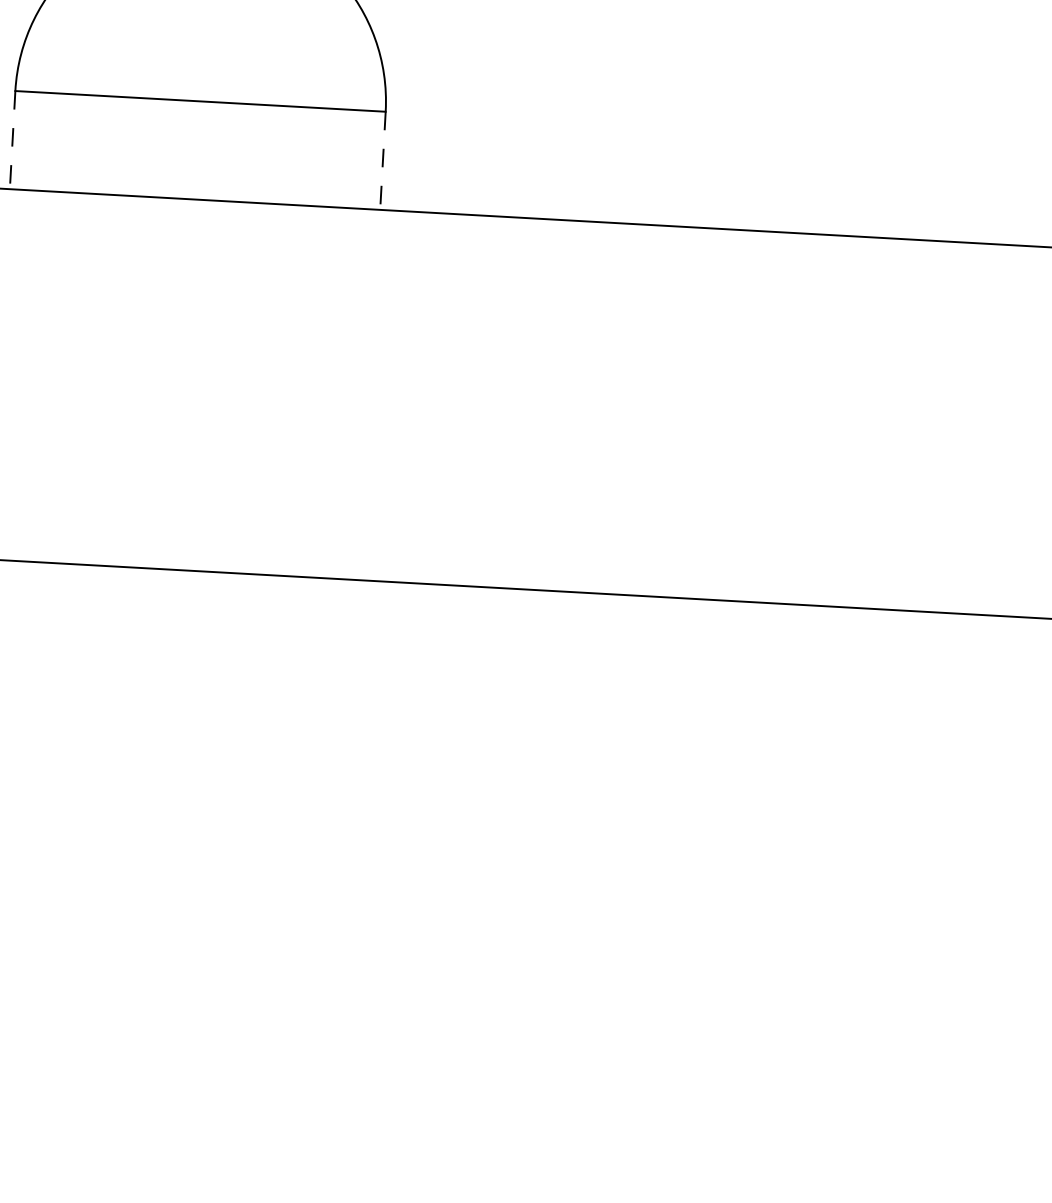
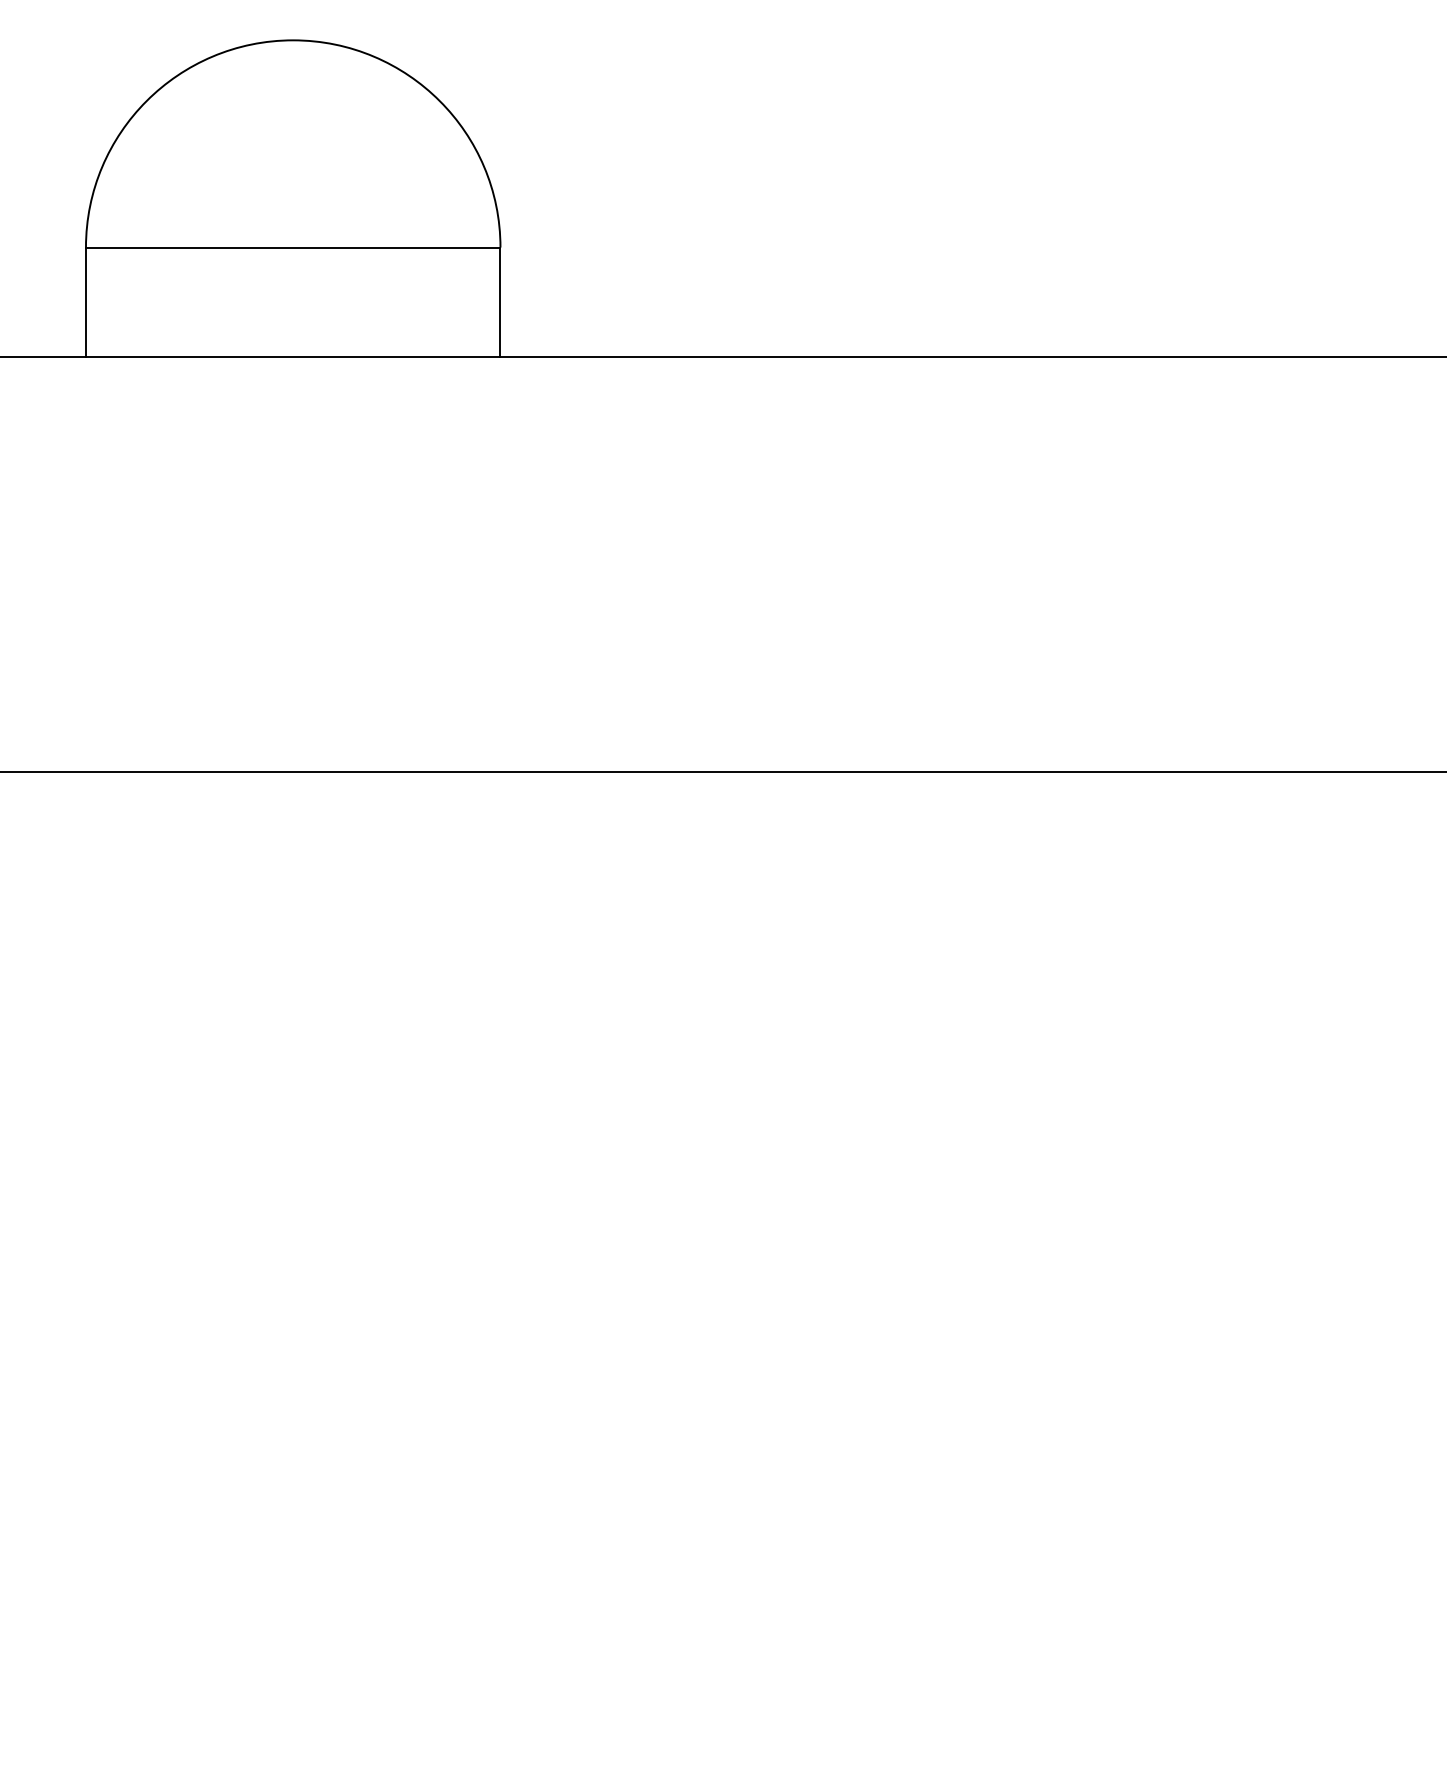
line: (12, 140) -> (85, 302), dashed -> solid
line: (382, 160) -> (500, 302), dashed -> solid

